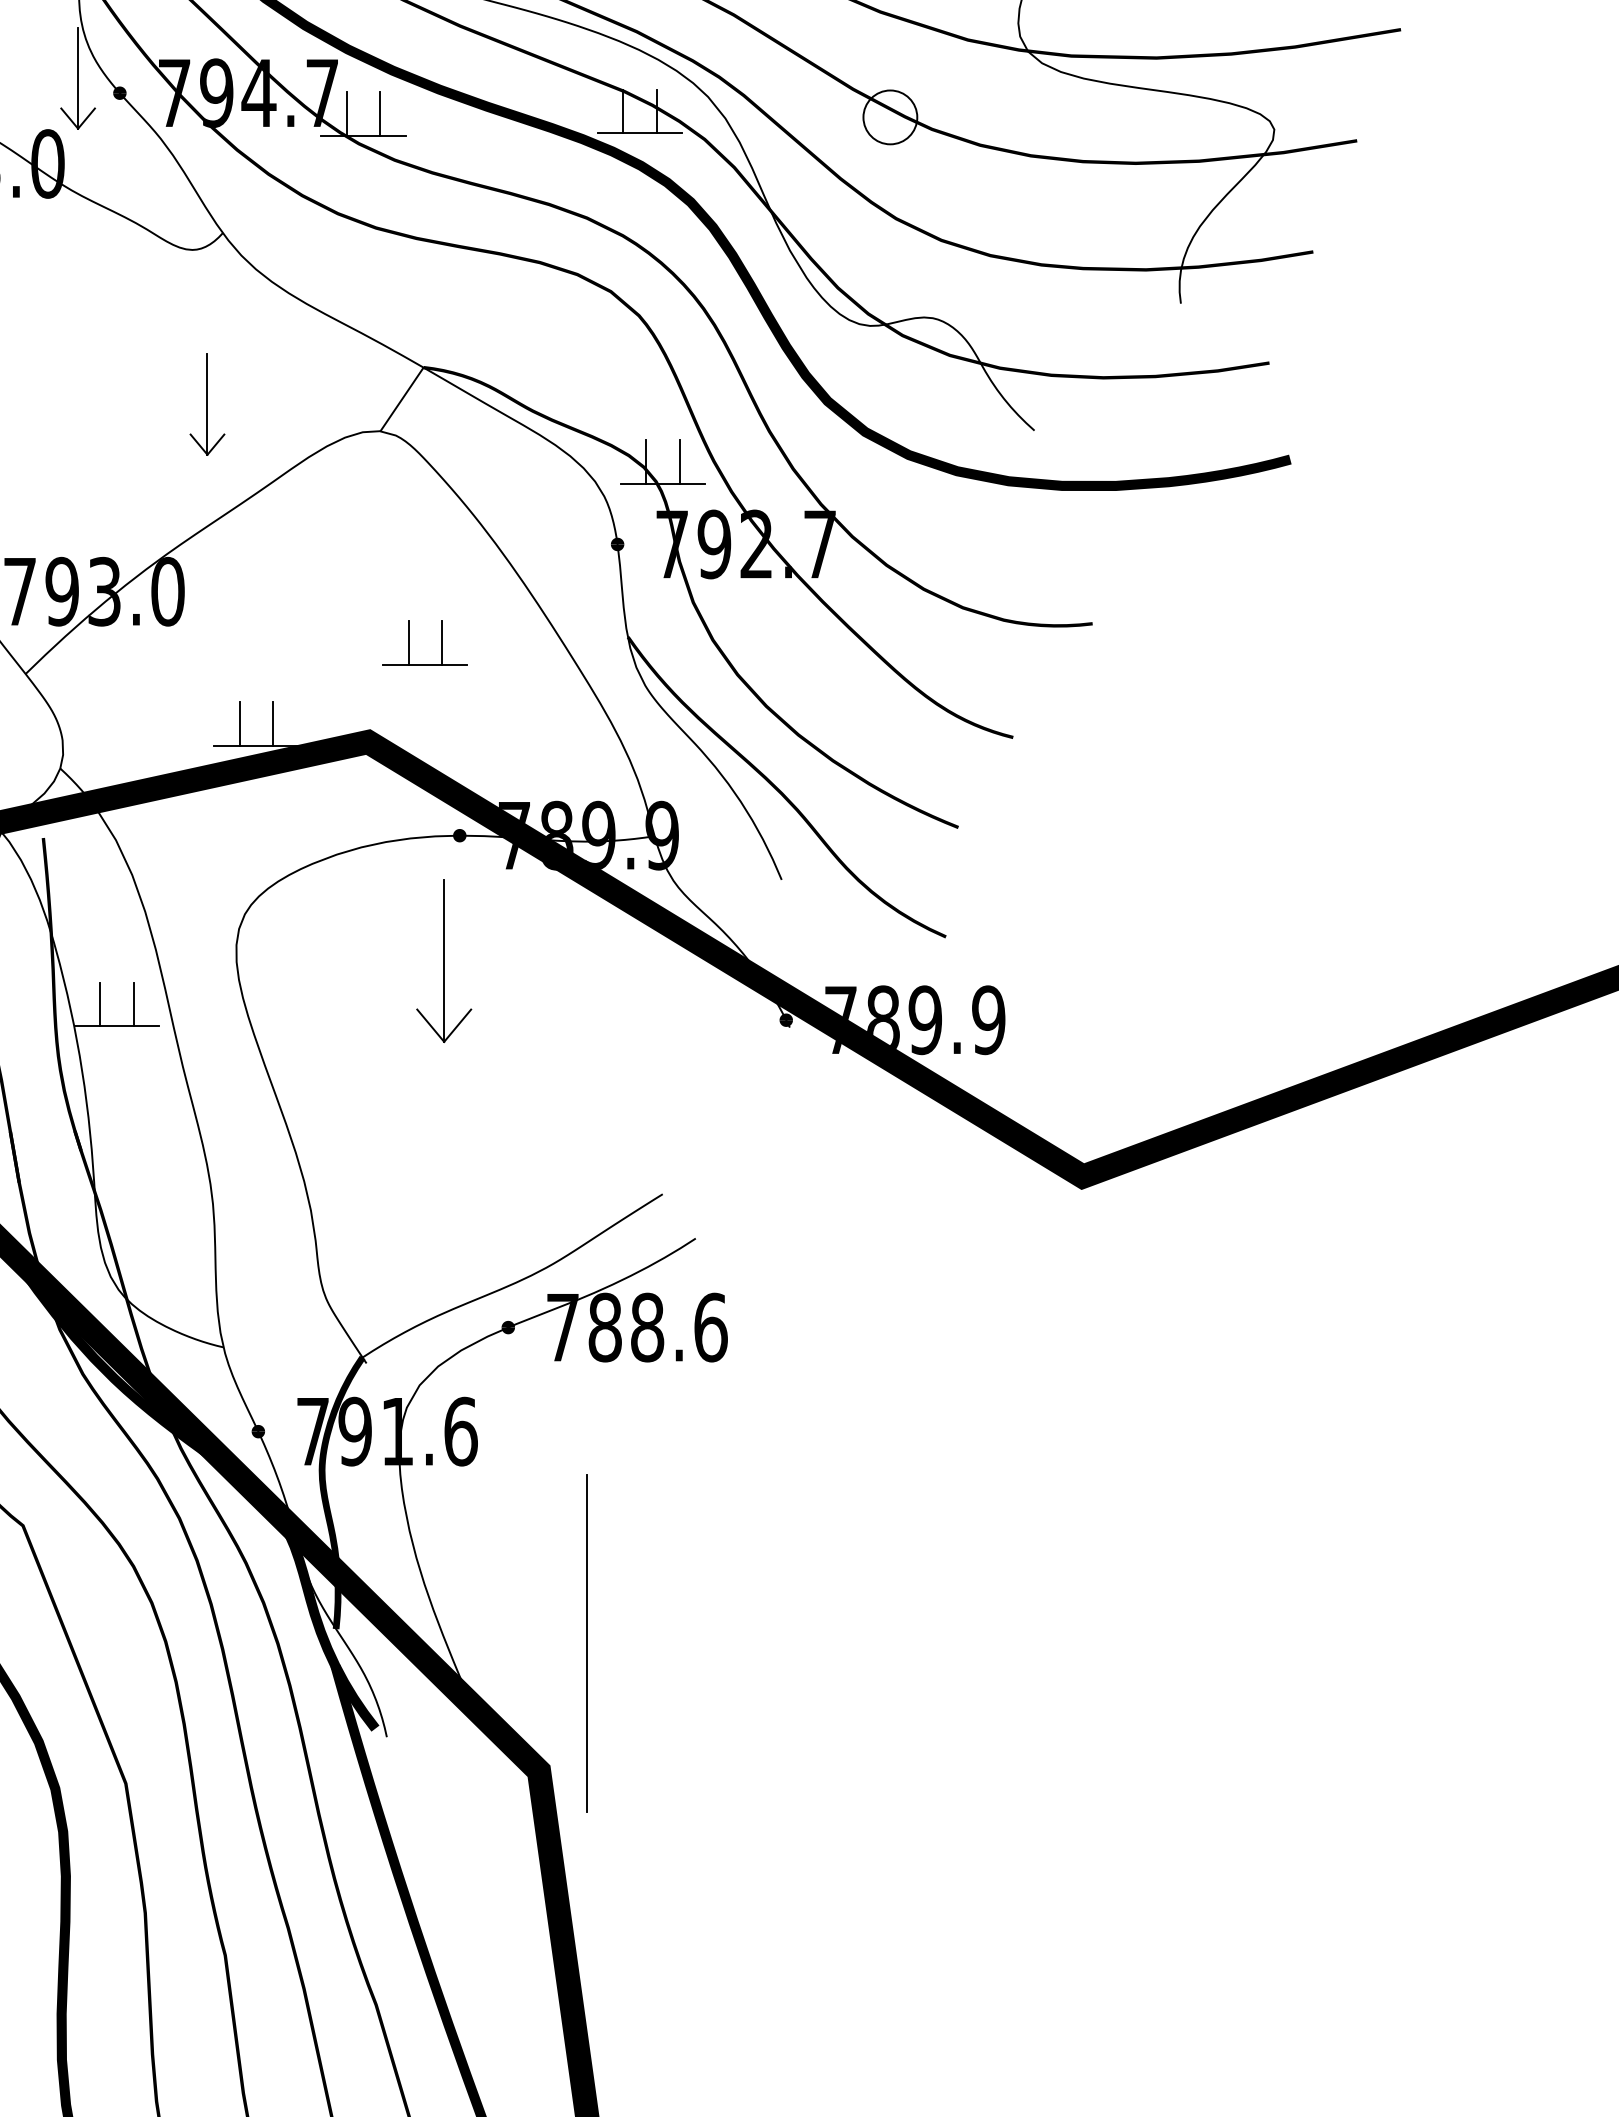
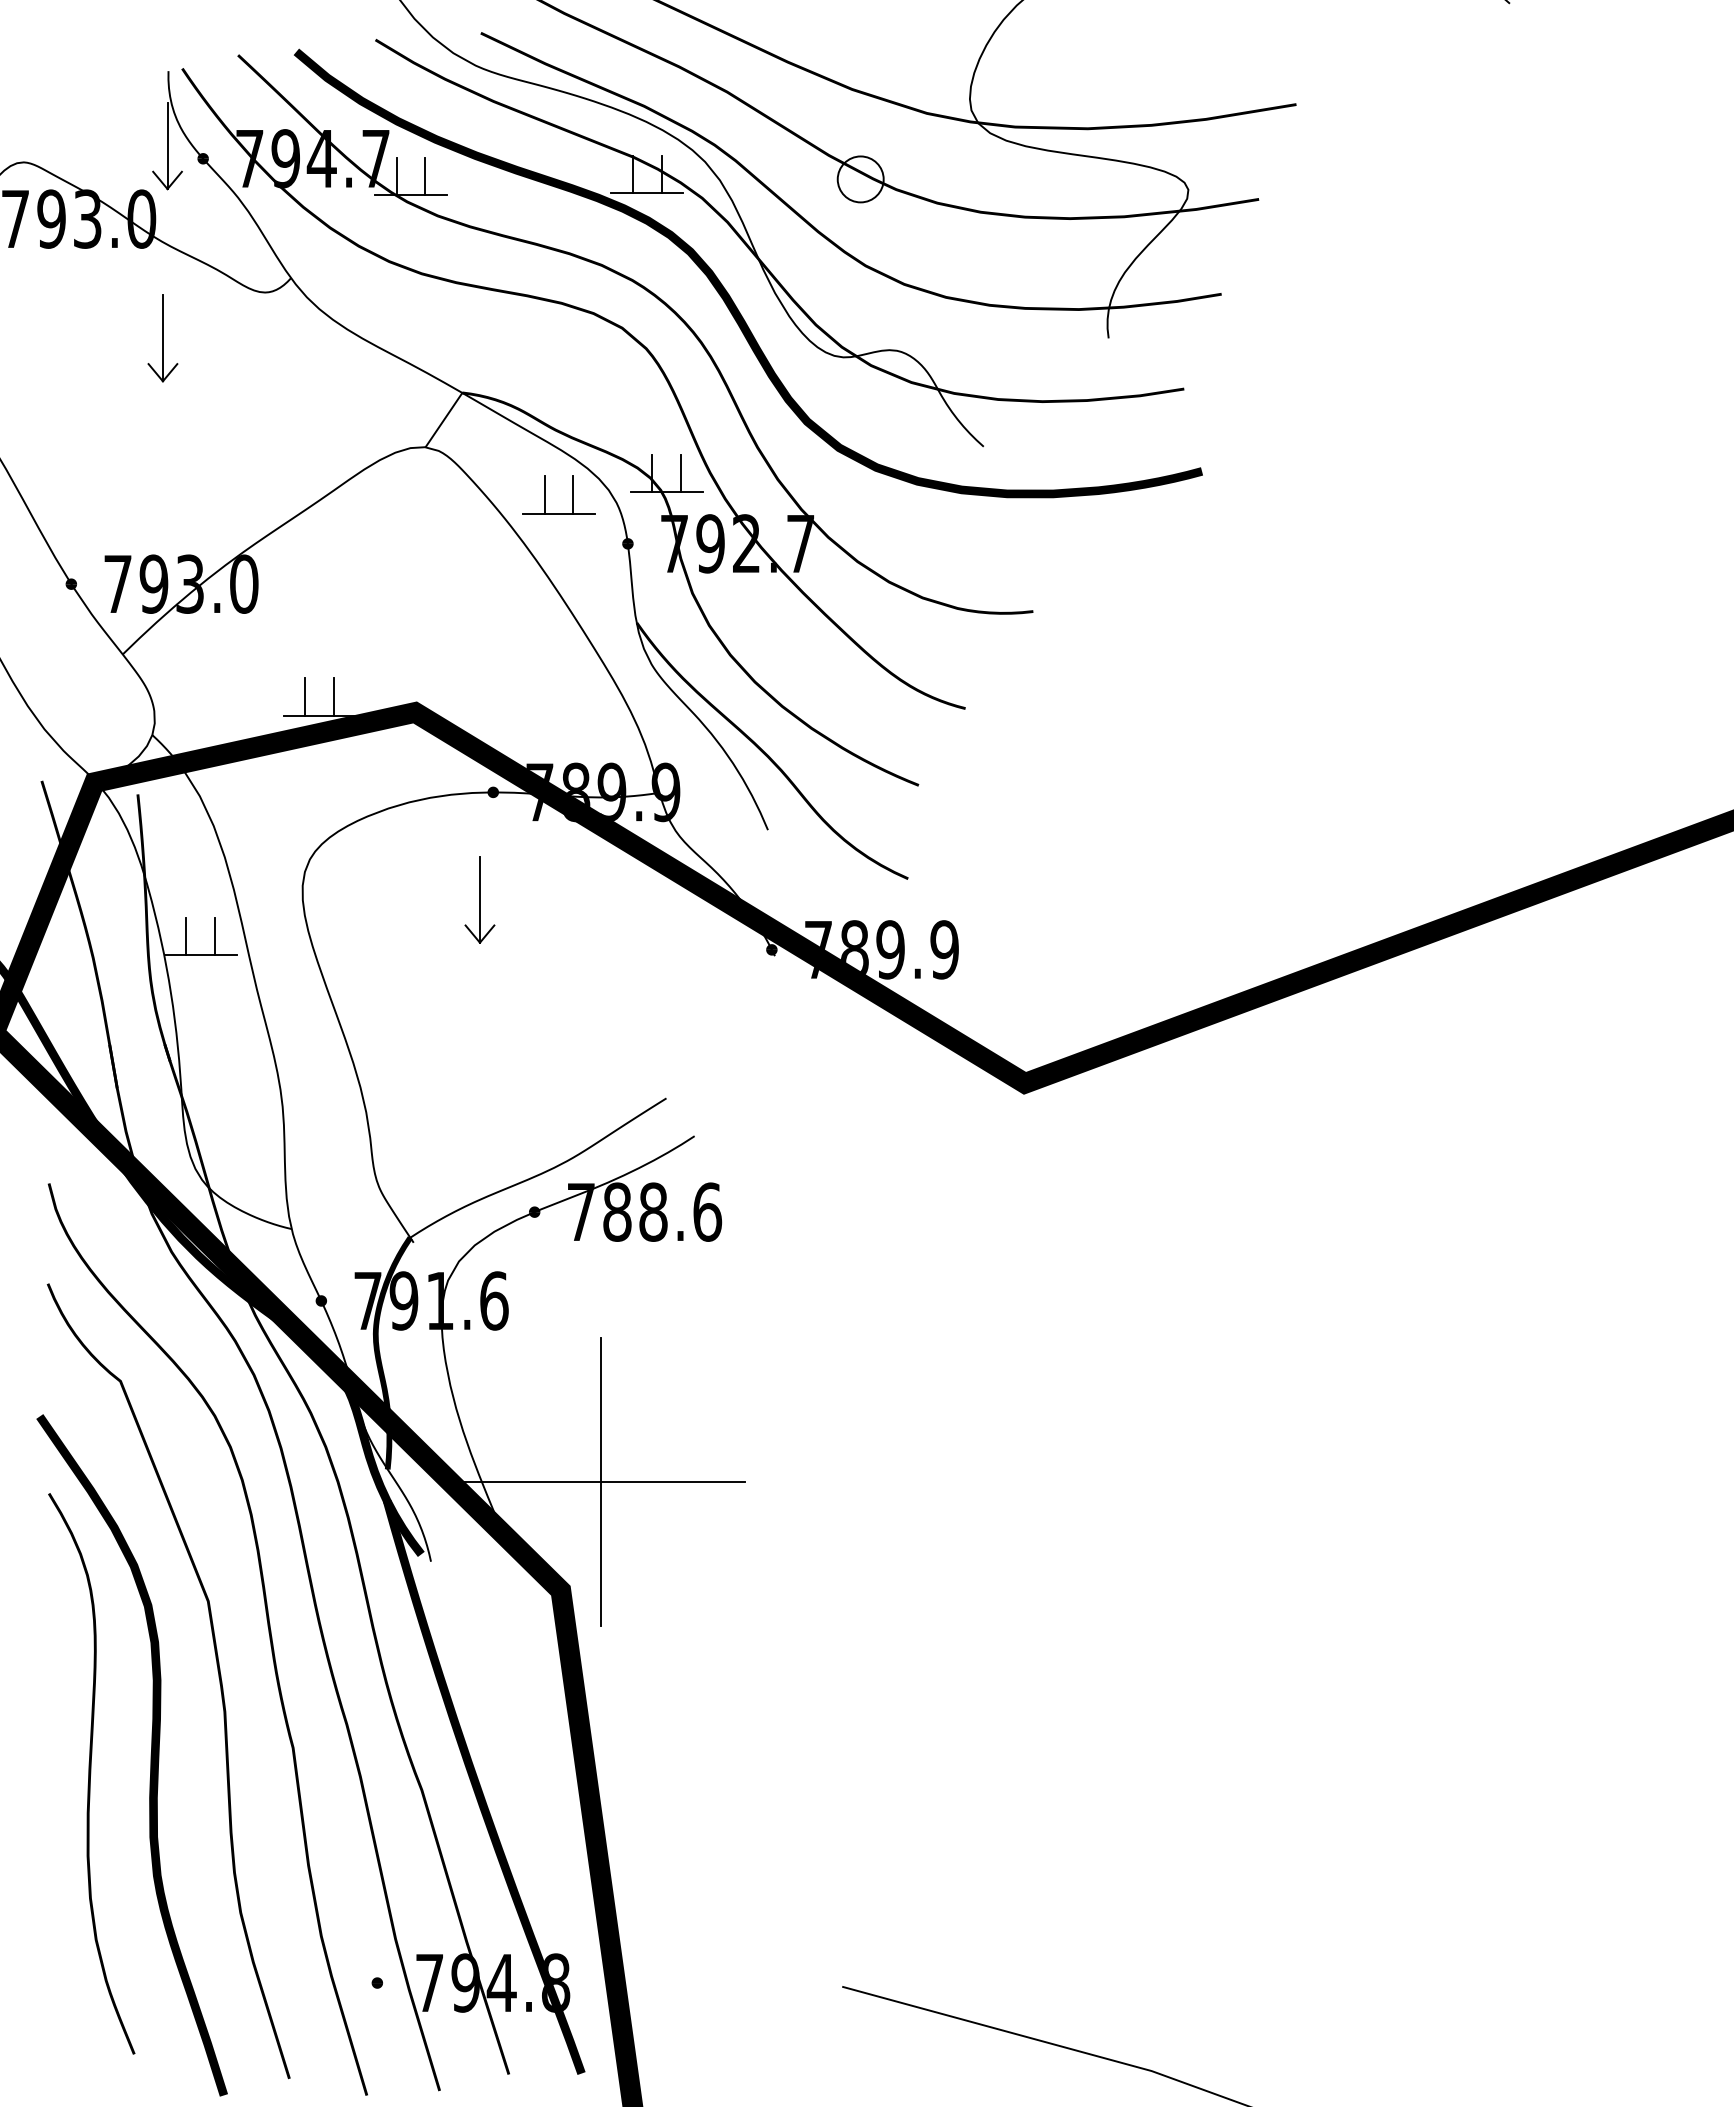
part: (206, 404) -> (162, 338), moved
part: (409, 642) -> (545, 494), moved
part: (443, 961) -> (479, 899), size x0.62
line: (586, 1643) -> (601, 1481), added

